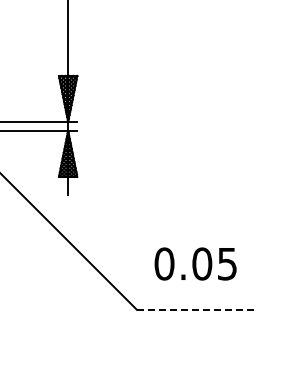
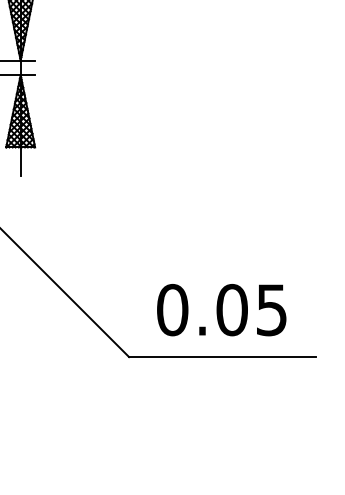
text: (195, 263) -> (221, 309), moved
line: (196, 309) -> (223, 356), dashed -> solid

